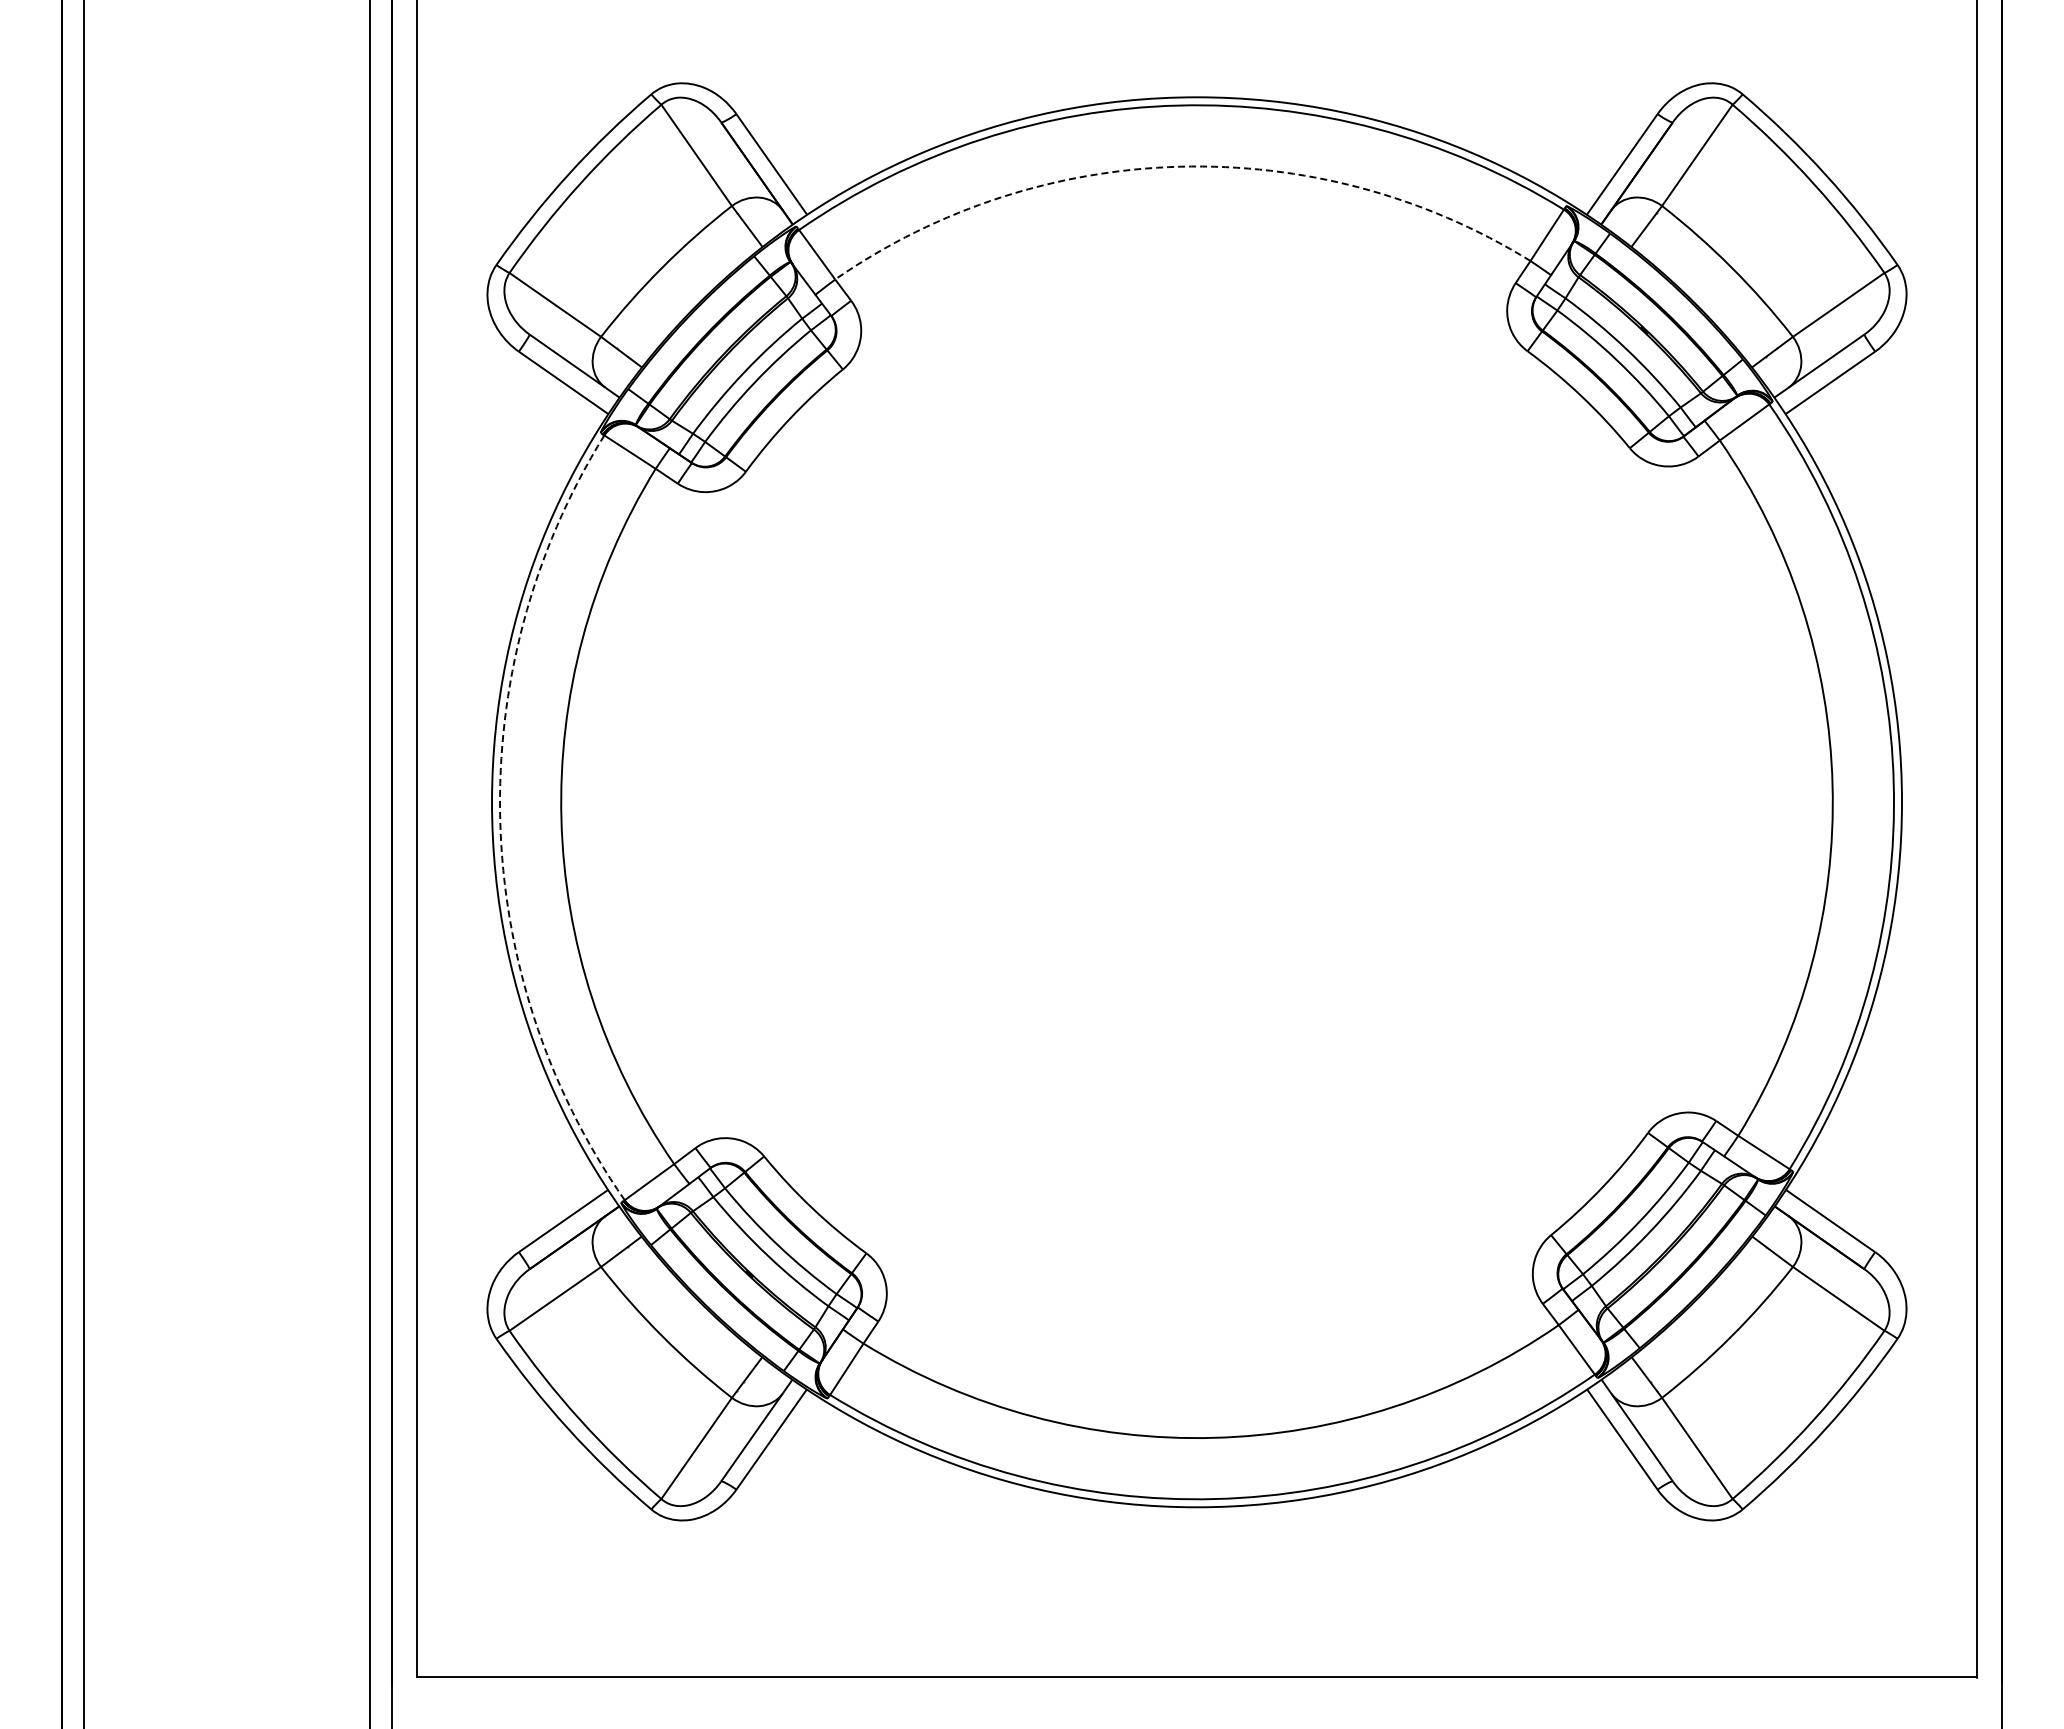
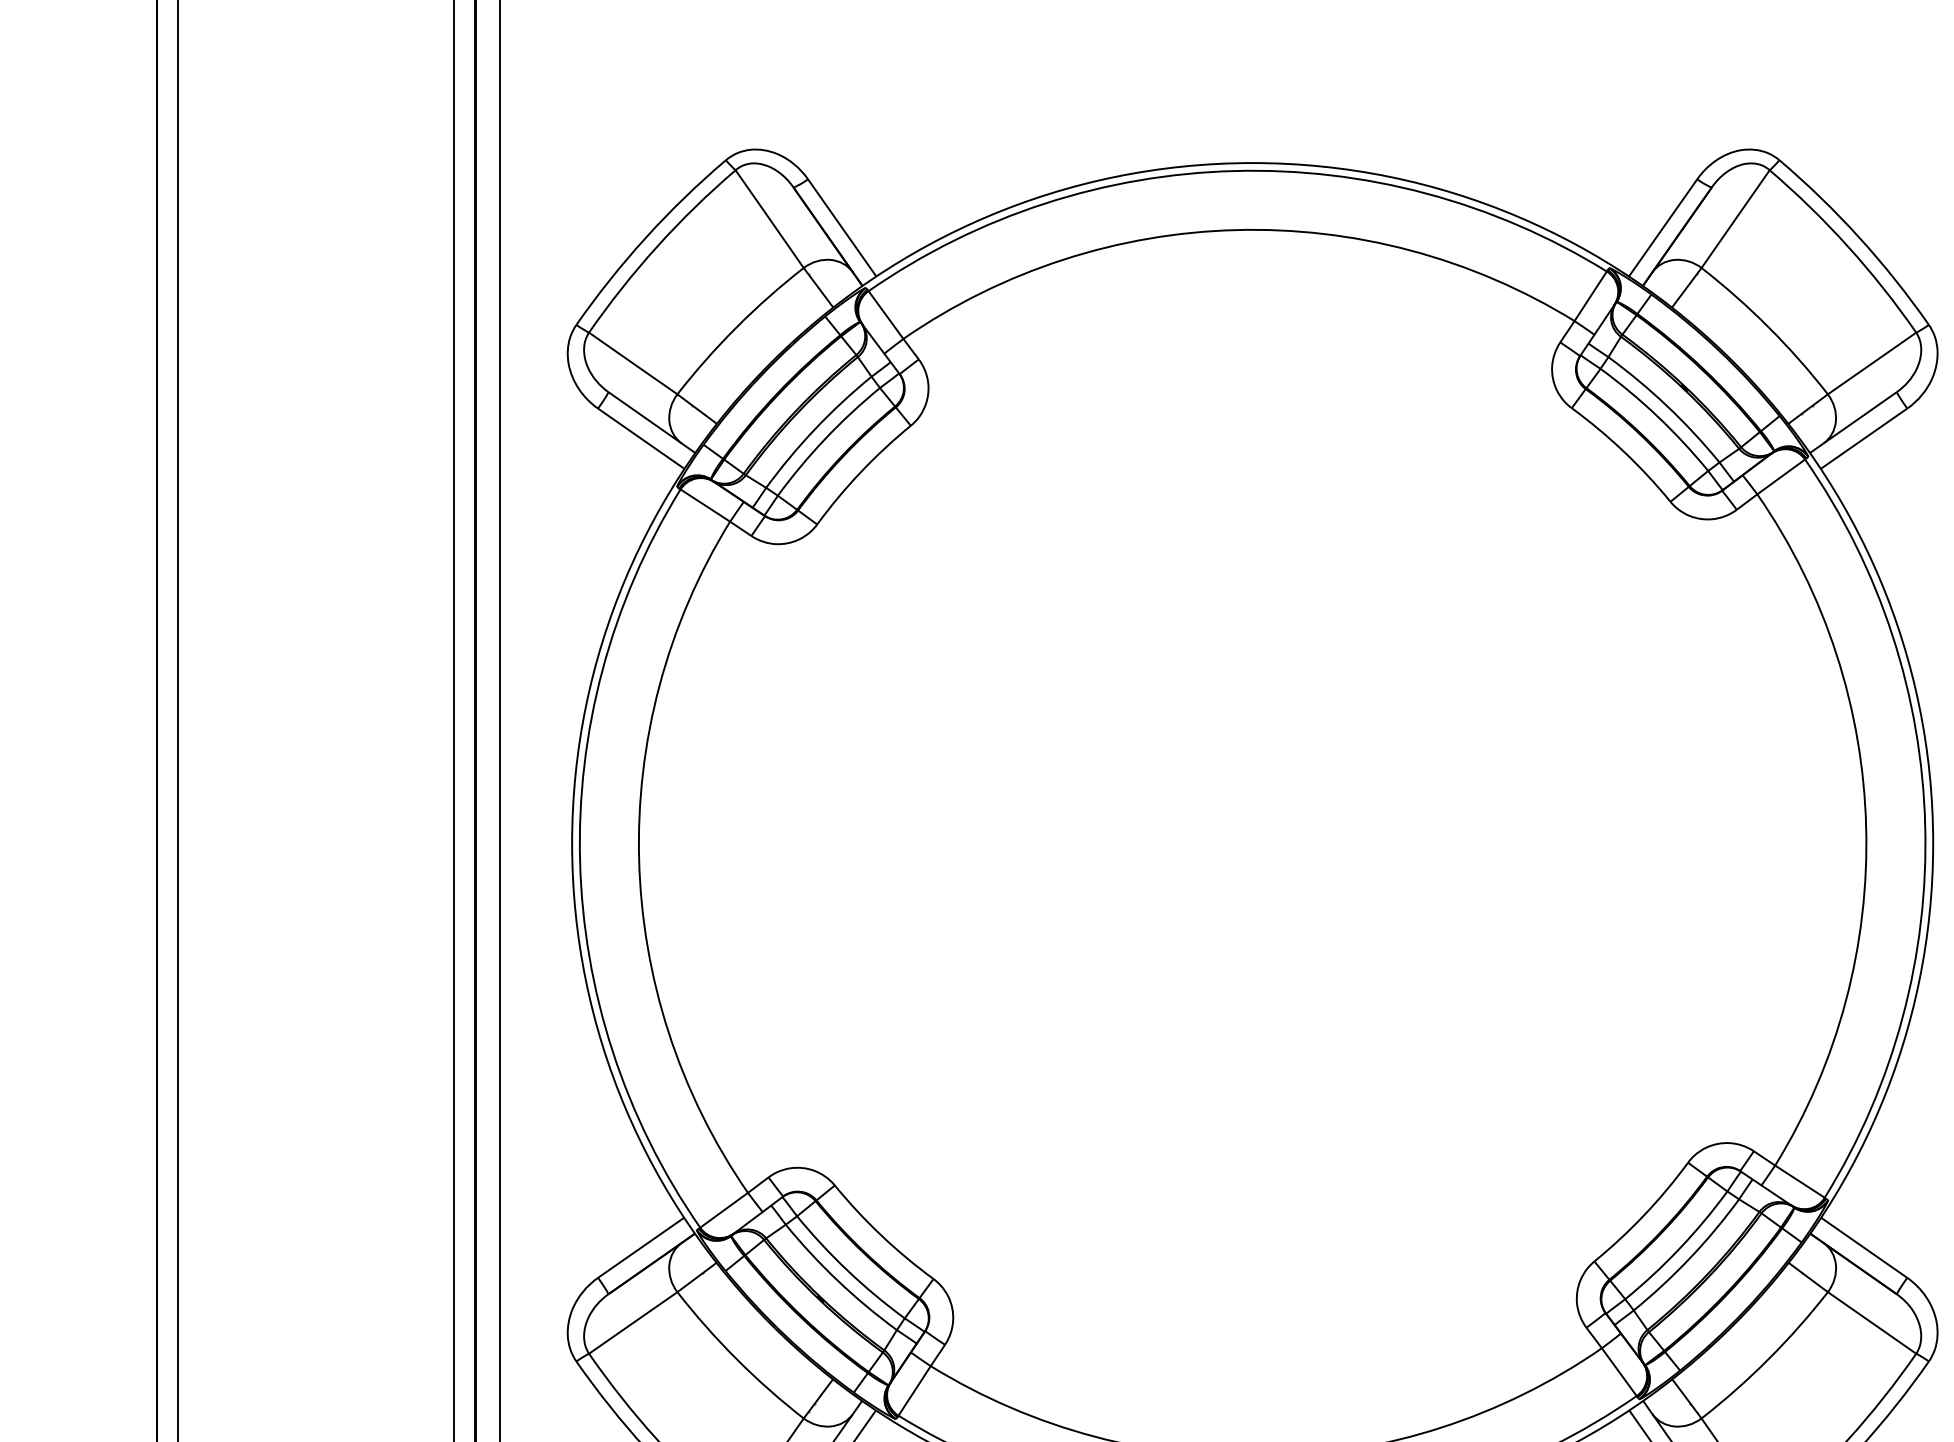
arc: (1180, 166) -> (1236, 229), dashed -> solid
arc: (500, 820) -> (580, 861), dashed -> solid

